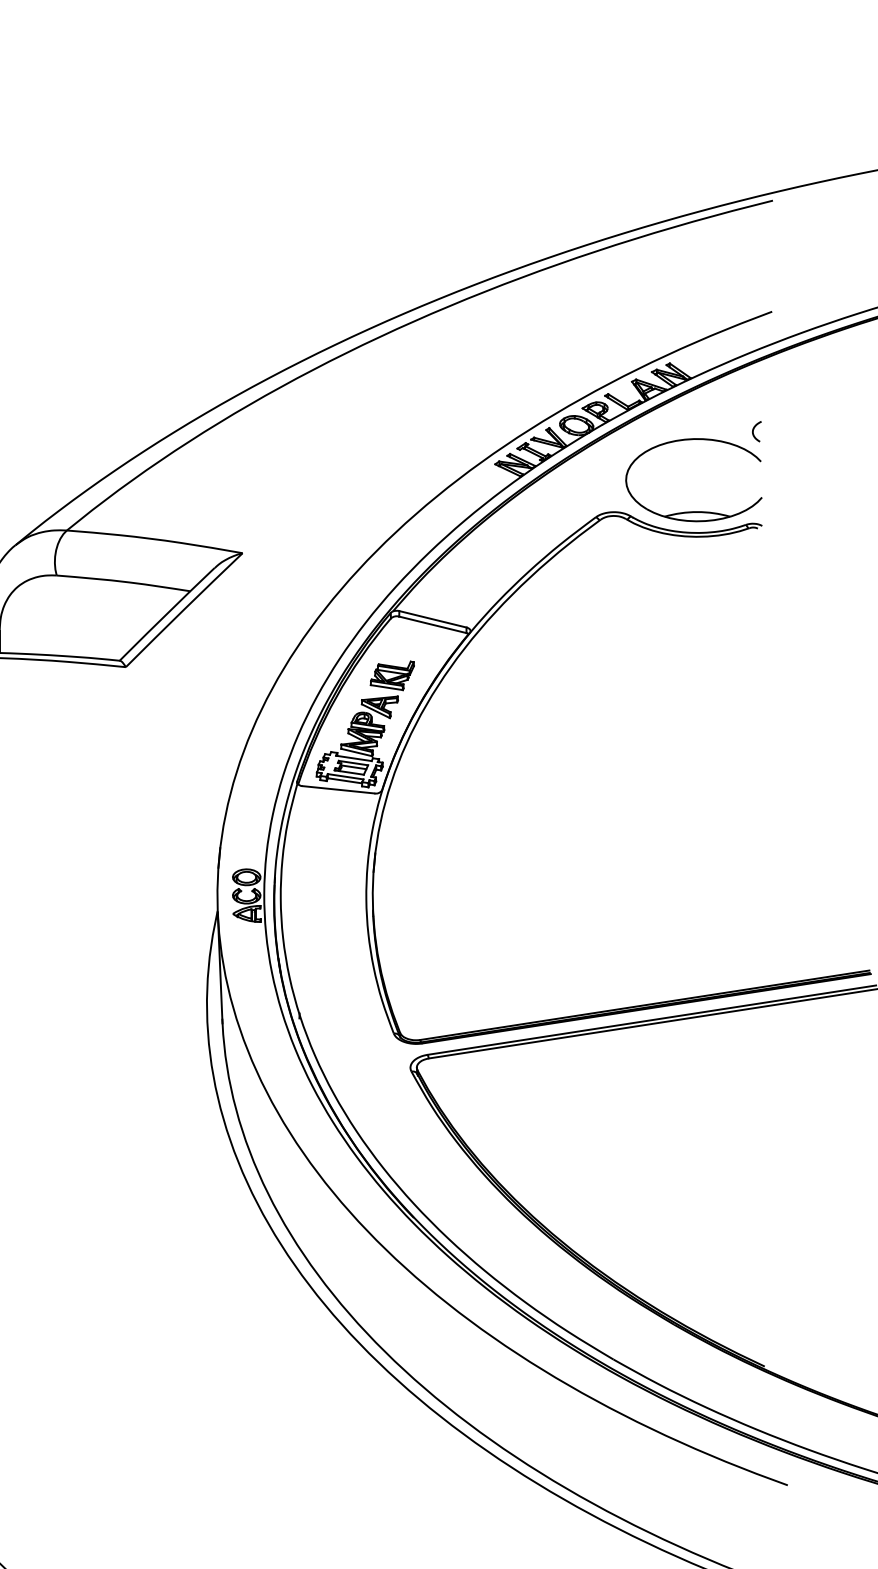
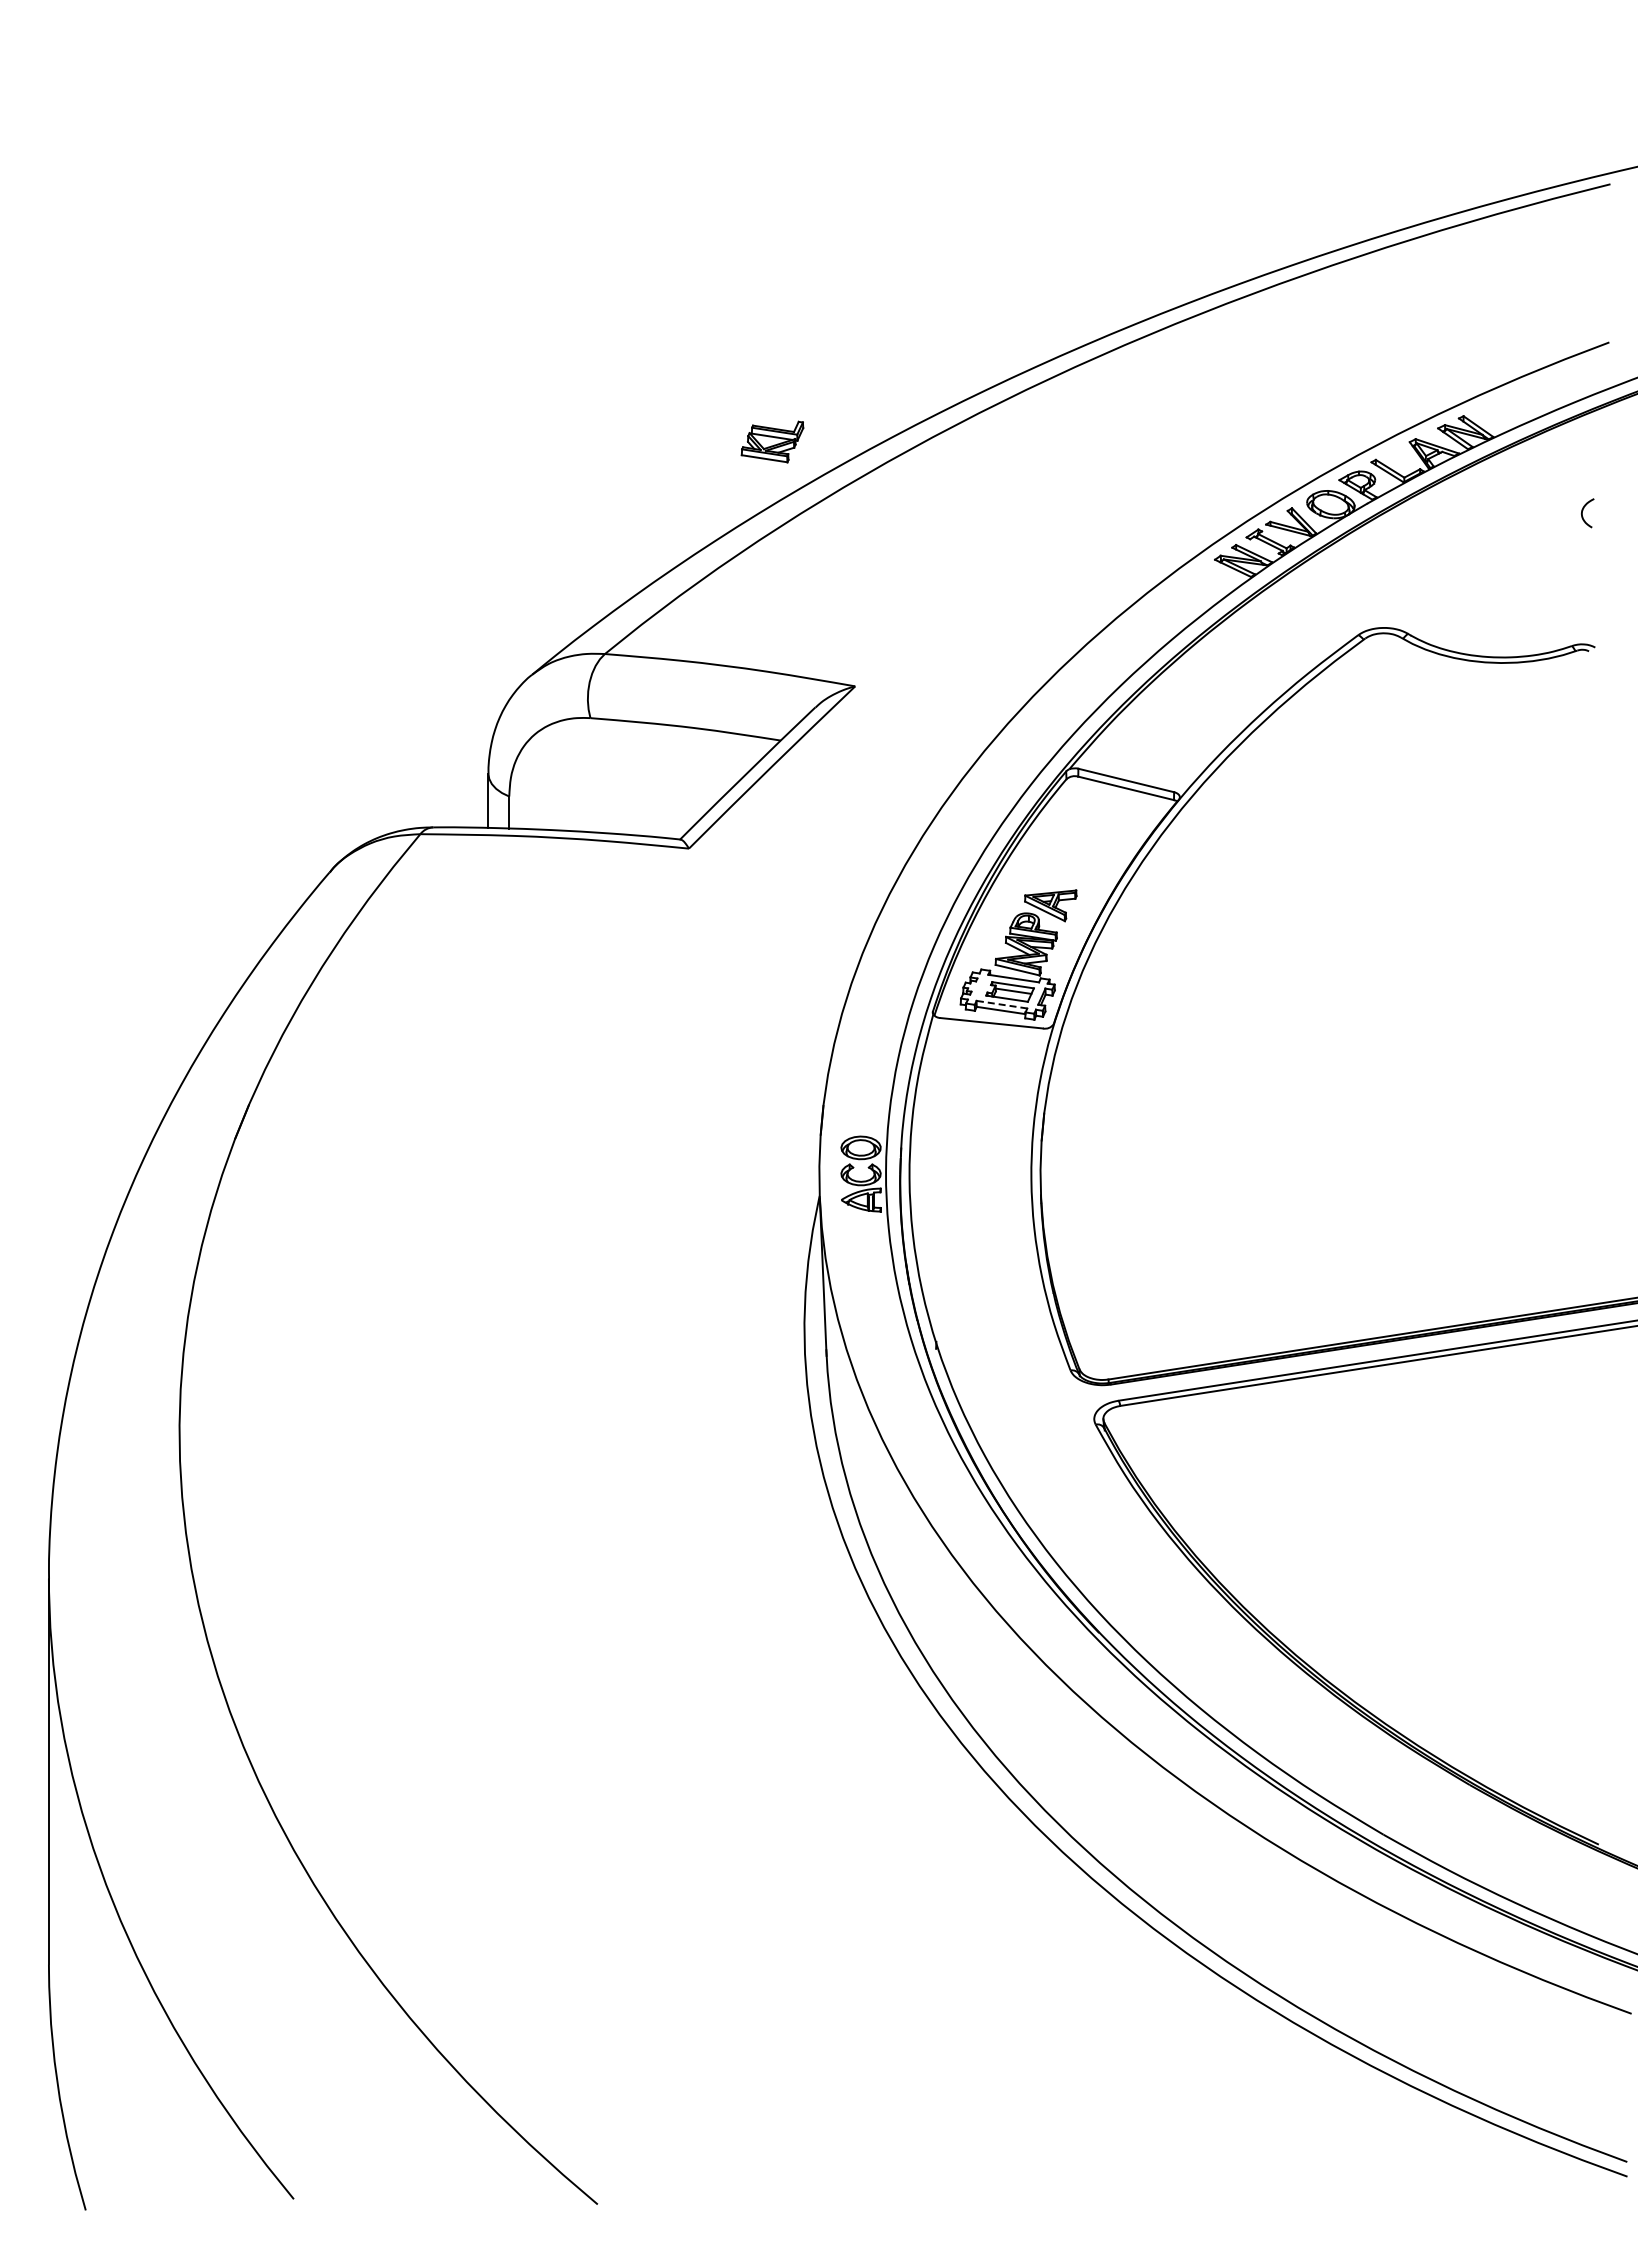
part: (693, 511) -> (1497, 626), removed
part: (392, 675) -> (772, 441), moved
line: (345, 776) -> (1001, 1004), solid -> dashed

